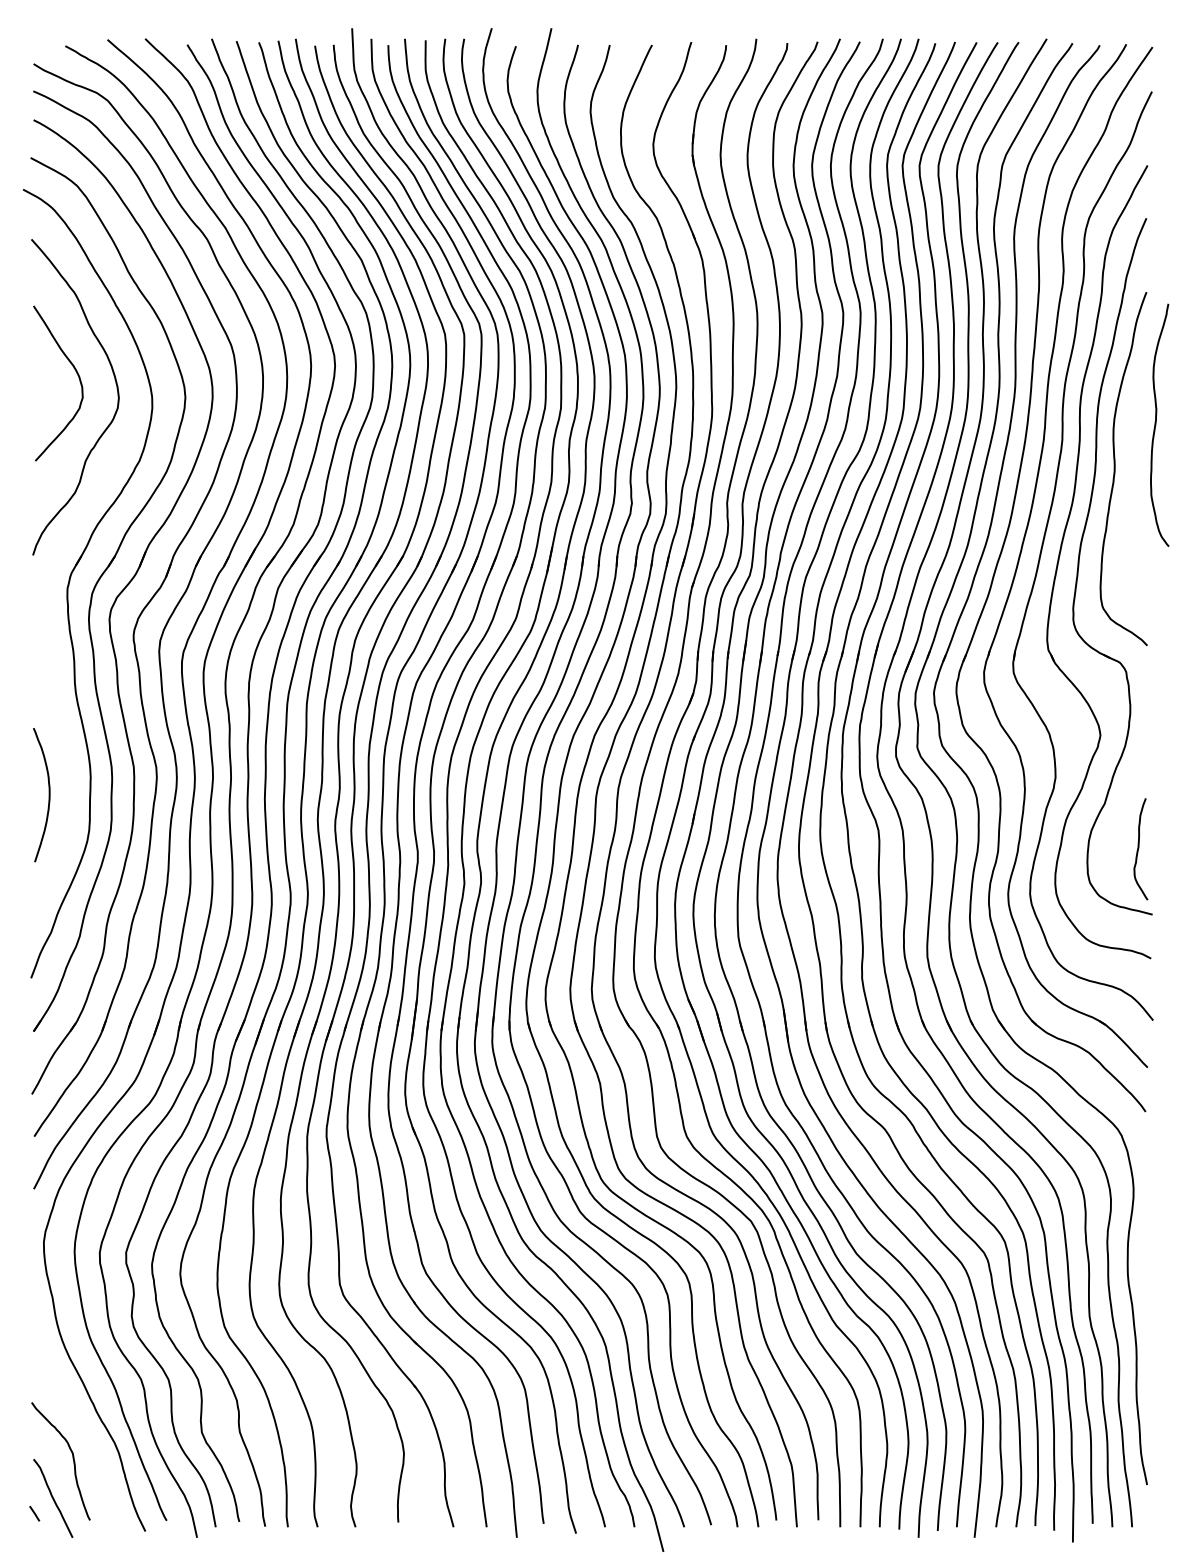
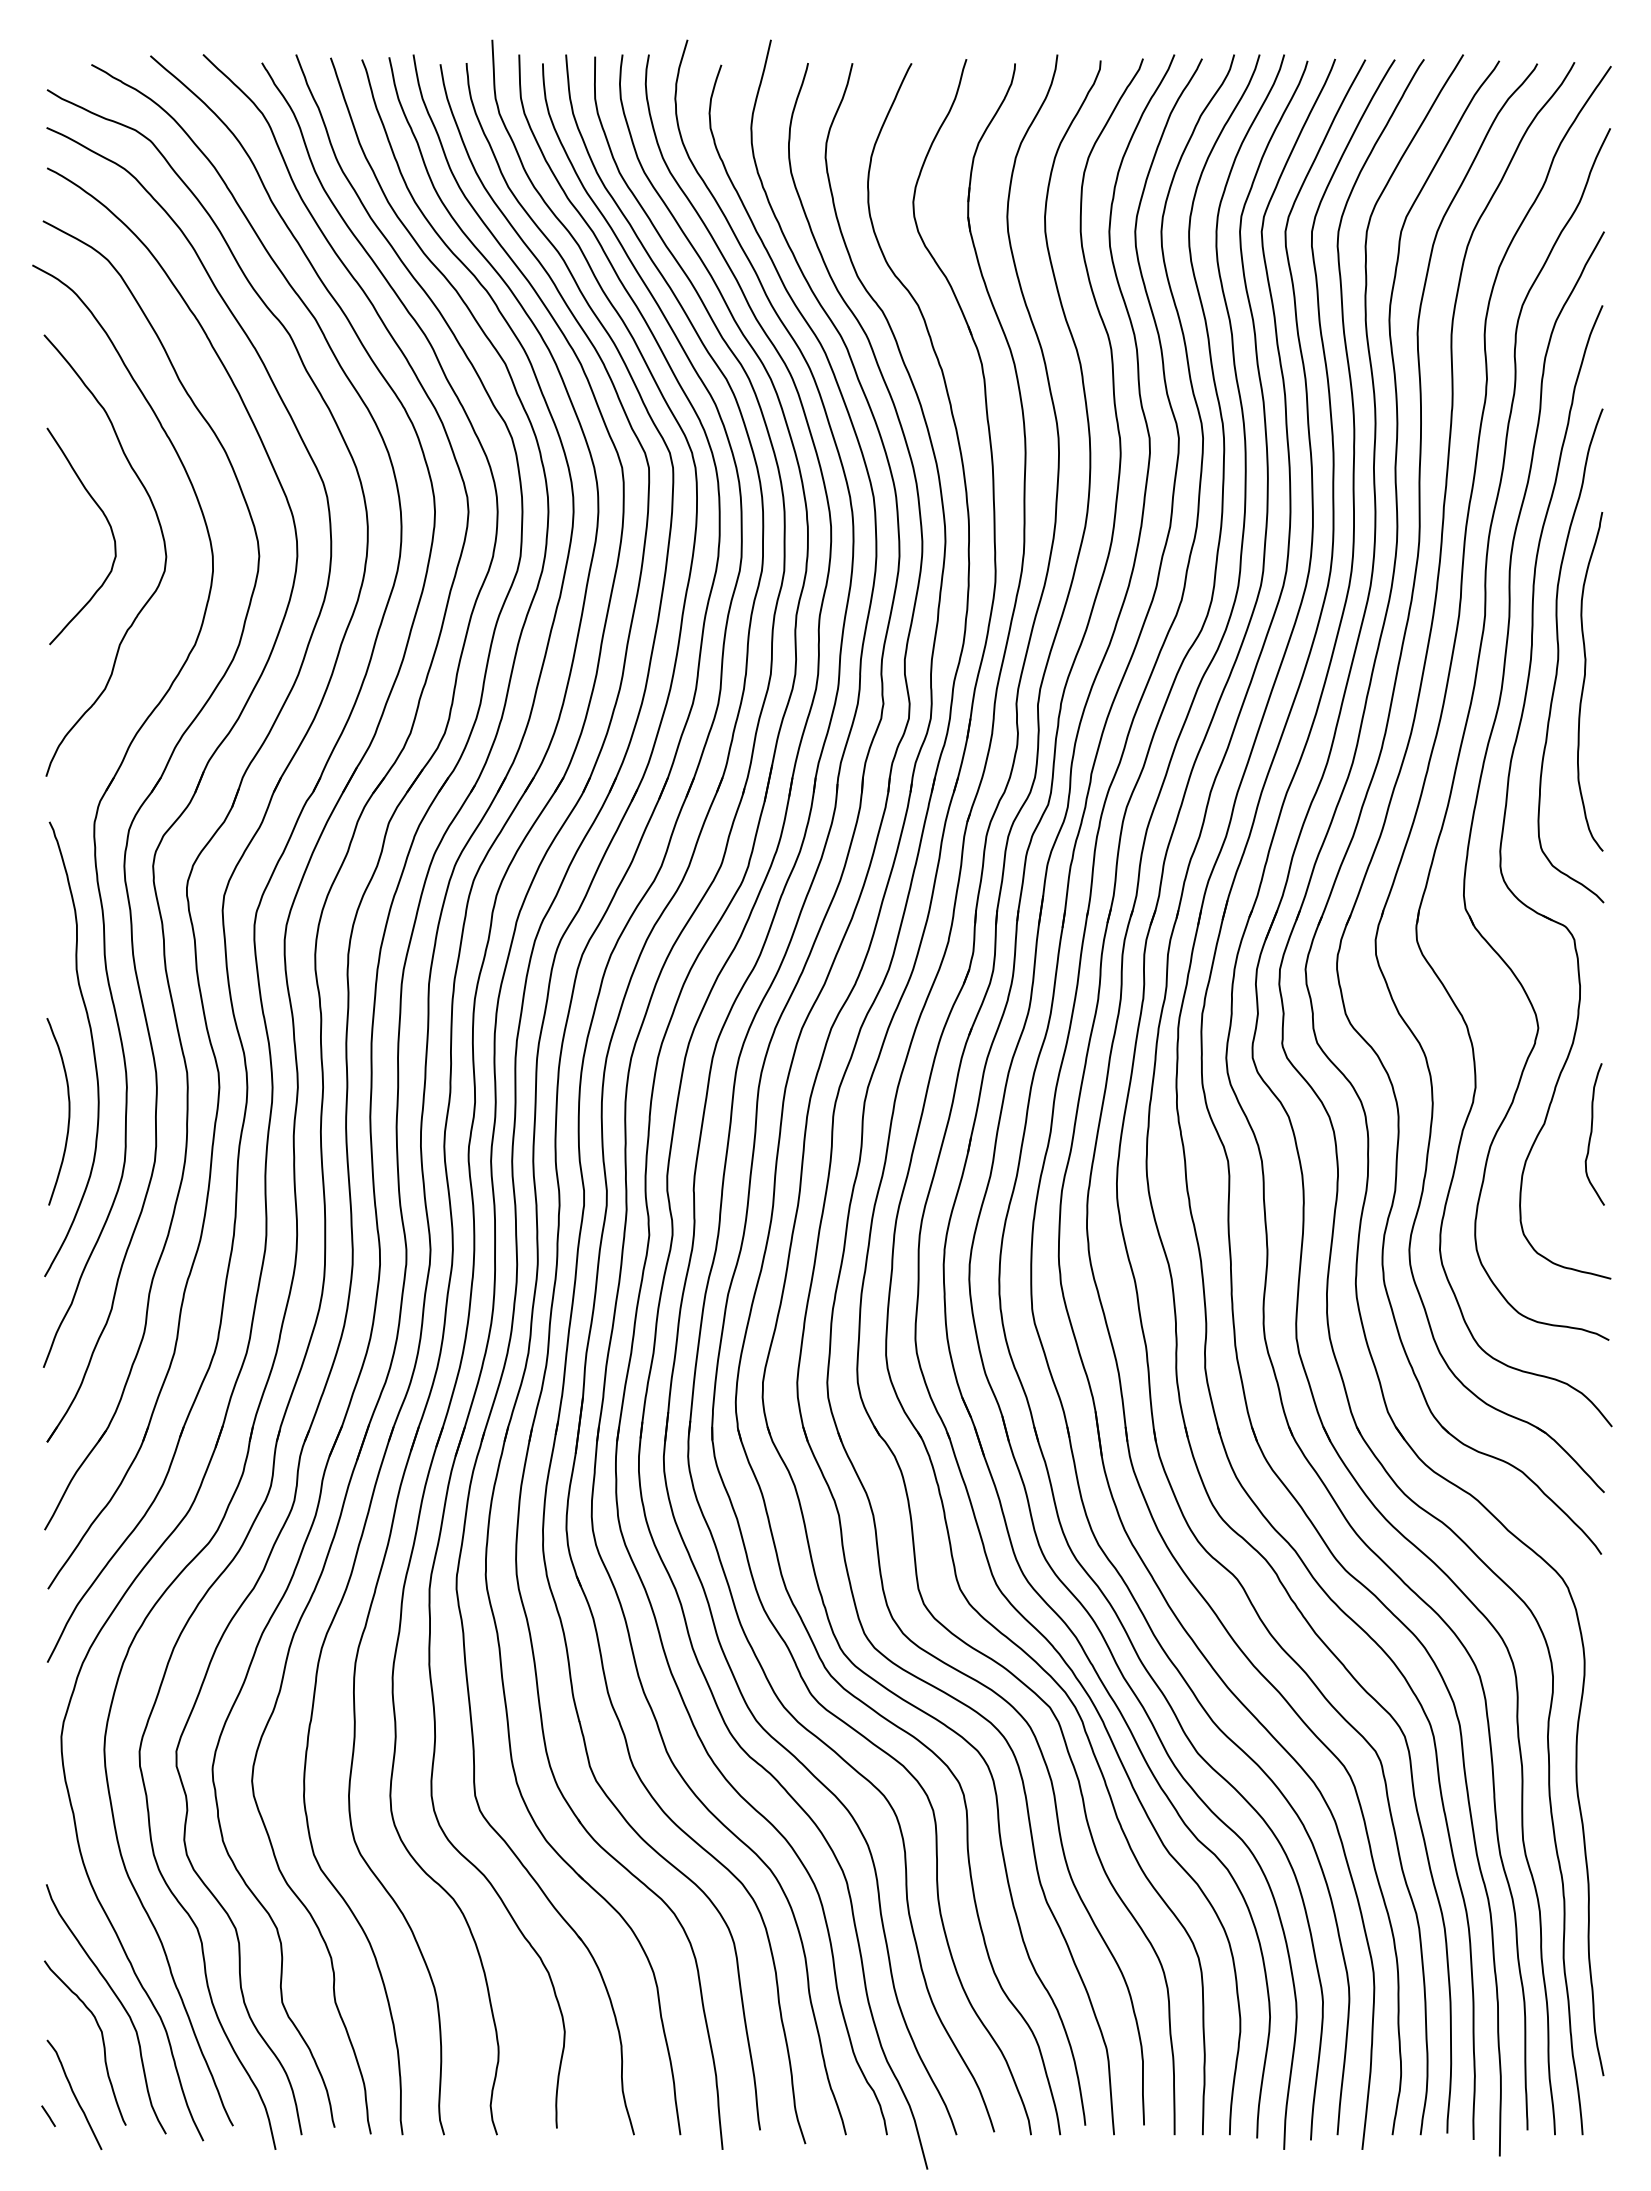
curve: (1156, 423) -> (1585, 679), moved
curve: (66, 750) -> (92, 1049), added
curve: (1139, 847) -> (1592, 1132), moved
curve: (85, 1432) -> (119, 2002), added

